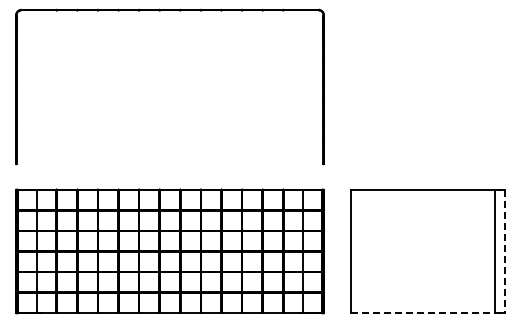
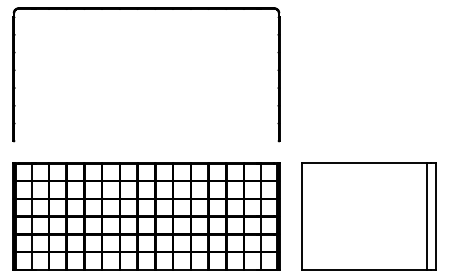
line: (505, 251) -> (435, 216), dashed -> solid
line: (423, 313) -> (364, 269), dashed -> solid

